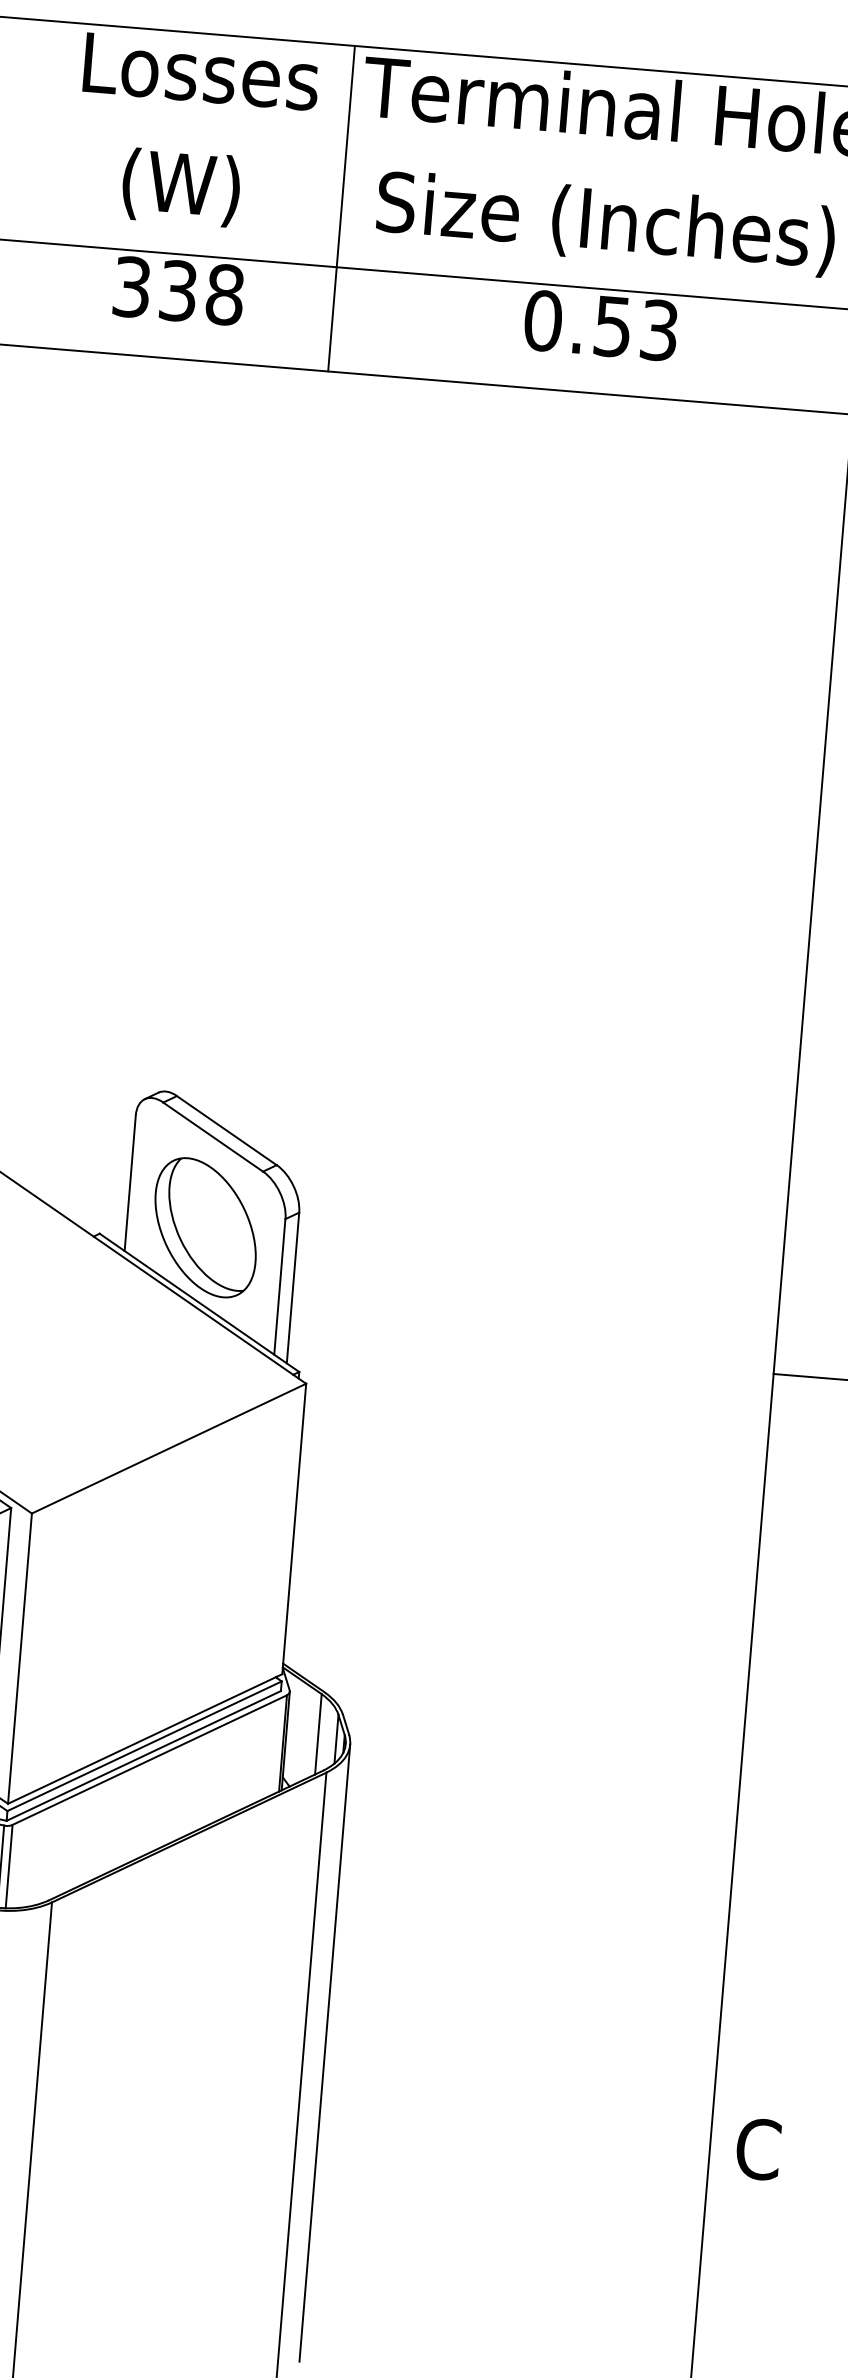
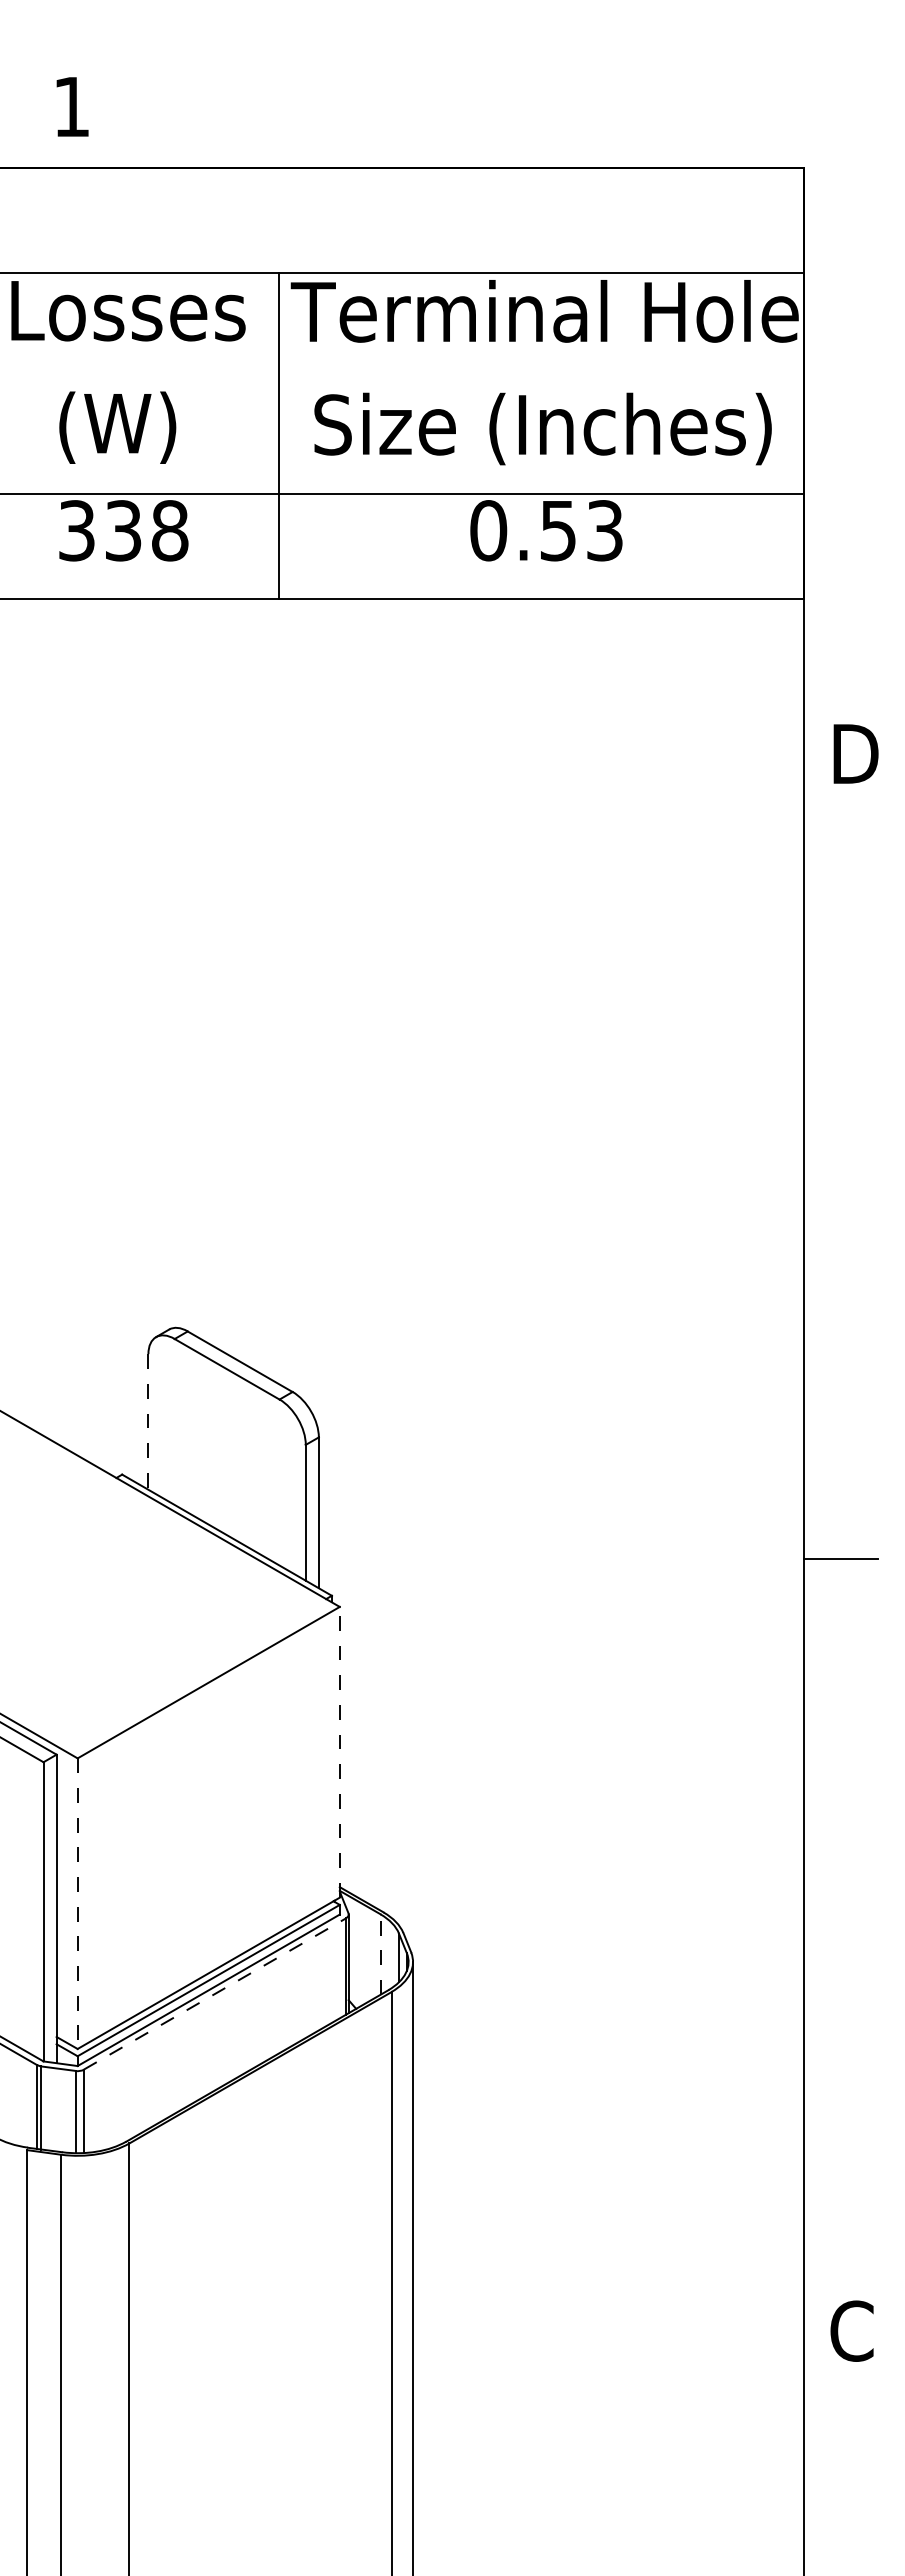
line: (130, 1182) -> (148, 1421), solid -> dashed
part: (205, 1227) -> (226, 1459), removed
line: (294, 1528) -> (339, 1751), solid -> dashed
line: (19, 1659) -> (77, 1904), solid -> dashed
line: (318, 1734) -> (380, 1954), solid -> dashed
line: (150, 1759) -> (215, 1993), solid -> dashed

